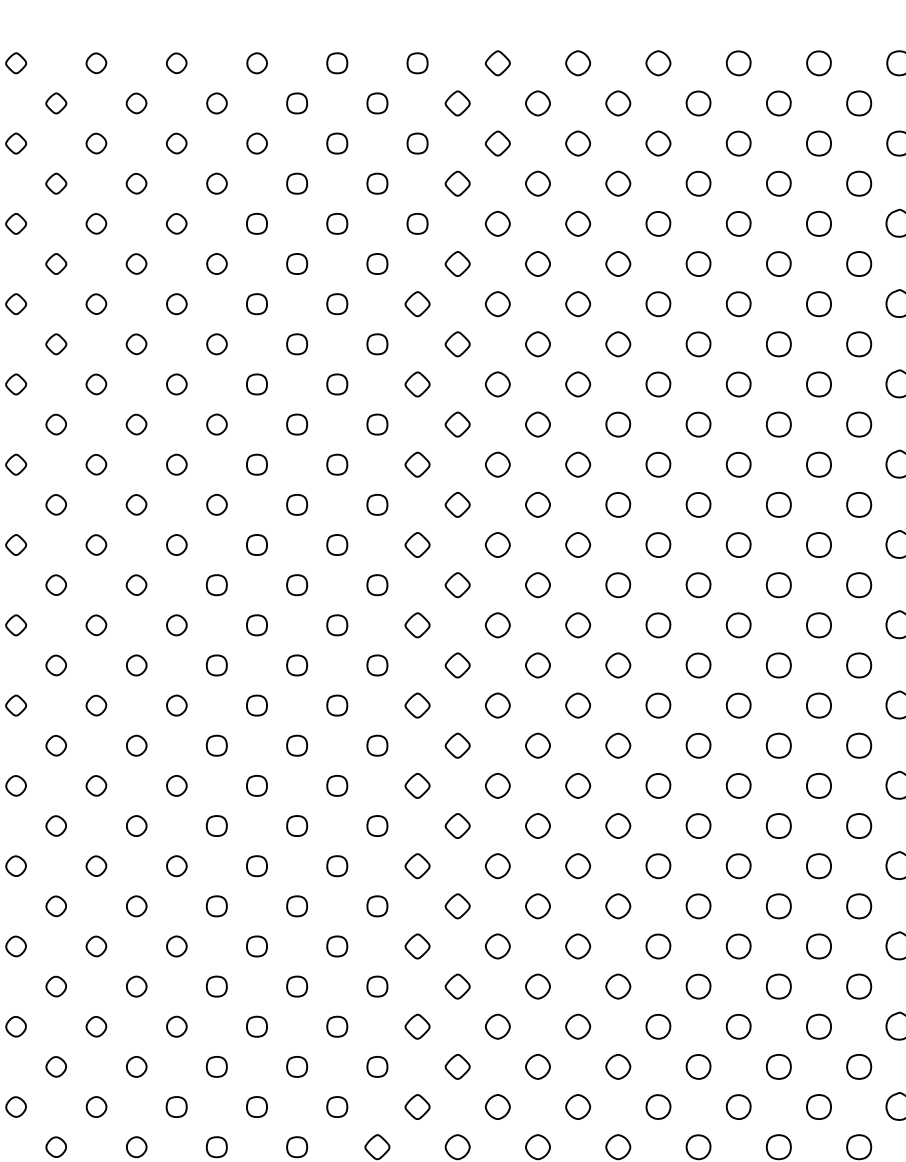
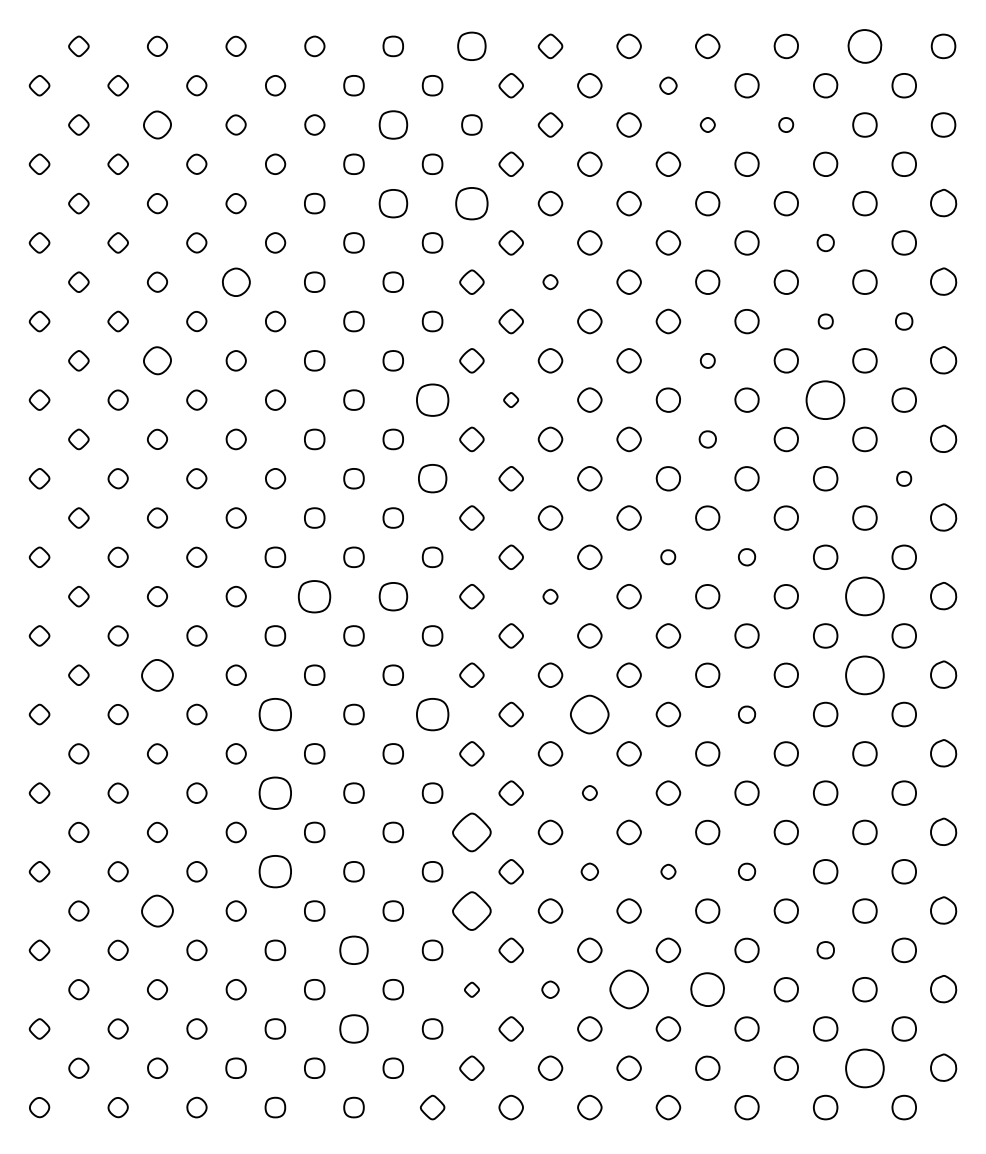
part: (417, 63) -> (471, 46), size x1.4
part: (818, 63) -> (864, 46), size x1.4
part: (618, 103) -> (668, 85), size x0.7
part: (96, 143) -> (157, 124), size x1.4
part: (336, 143) -> (392, 124), size x1.4
part: (658, 143) -> (707, 124), size x0.6
part: (737, 143) -> (785, 124), size x0.6
part: (336, 223) -> (392, 203), size x1.4
part: (417, 223) -> (471, 203), size x1.6
part: (778, 263) -> (825, 242), size x0.7
part: (176, 303) -> (235, 281), size x1.4
part: (497, 303) -> (550, 281), size x0.6
part: (778, 344) -> (825, 321), size x0.6
part: (858, 344) -> (903, 321), size x0.7
part: (96, 384) -> (157, 360), size x1.4
part: (658, 384) -> (707, 360), size x0.6
part: (377, 423) -> (432, 399), size x1.6
part: (456, 423) -> (510, 399), size x0.6
part: (778, 423) -> (825, 399), size x1.6
part: (658, 464) -> (707, 439), size x0.7
part: (377, 504) -> (432, 478), size x1.4
part: (858, 504) -> (903, 478), size x0.6
part: (617, 584) -> (667, 556), size x0.6
part: (698, 584) -> (746, 556), size x0.7
part: (256, 625) -> (314, 596), size x1.6
part: (336, 625) -> (392, 596), size x1.4
part: (497, 625) -> (550, 596), size x0.6
part: (818, 625) -> (864, 596), size x1.6
part: (96, 704) -> (157, 674), size x1.6
part: (818, 704) -> (864, 674), size x1.6
part: (216, 745) -> (275, 714), size x1.6
part: (377, 745) -> (432, 714), size x1.6
part: (537, 745) -> (589, 714), size x1.6
part: (698, 745) -> (746, 714), size x0.7
part: (216, 825) -> (275, 792), size x1.6
part: (537, 825) -> (589, 792), size x0.6
part: (417, 866) -> (471, 832), size x1.6
part: (216, 906) -> (275, 871), size x1.6
part: (537, 906) -> (589, 871), size x0.7
part: (618, 906) -> (668, 871), size x0.6
part: (698, 906) -> (746, 871), size x0.7
part: (96, 945) -> (157, 910), size x1.6
part: (417, 945) -> (471, 910), size x1.6
part: (778, 985) -> (825, 949), size x0.7
part: (296, 986) -> (353, 950), size x1.4
part: (417, 1026) -> (471, 989), size x0.6
part: (497, 1026) -> (550, 989), size x0.7
part: (577, 1026) -> (628, 989), size x1.6
part: (658, 1026) -> (707, 989), size x1.4
part: (296, 1066) -> (353, 1028), size x1.4
part: (818, 1106) -> (864, 1067), size x1.6

